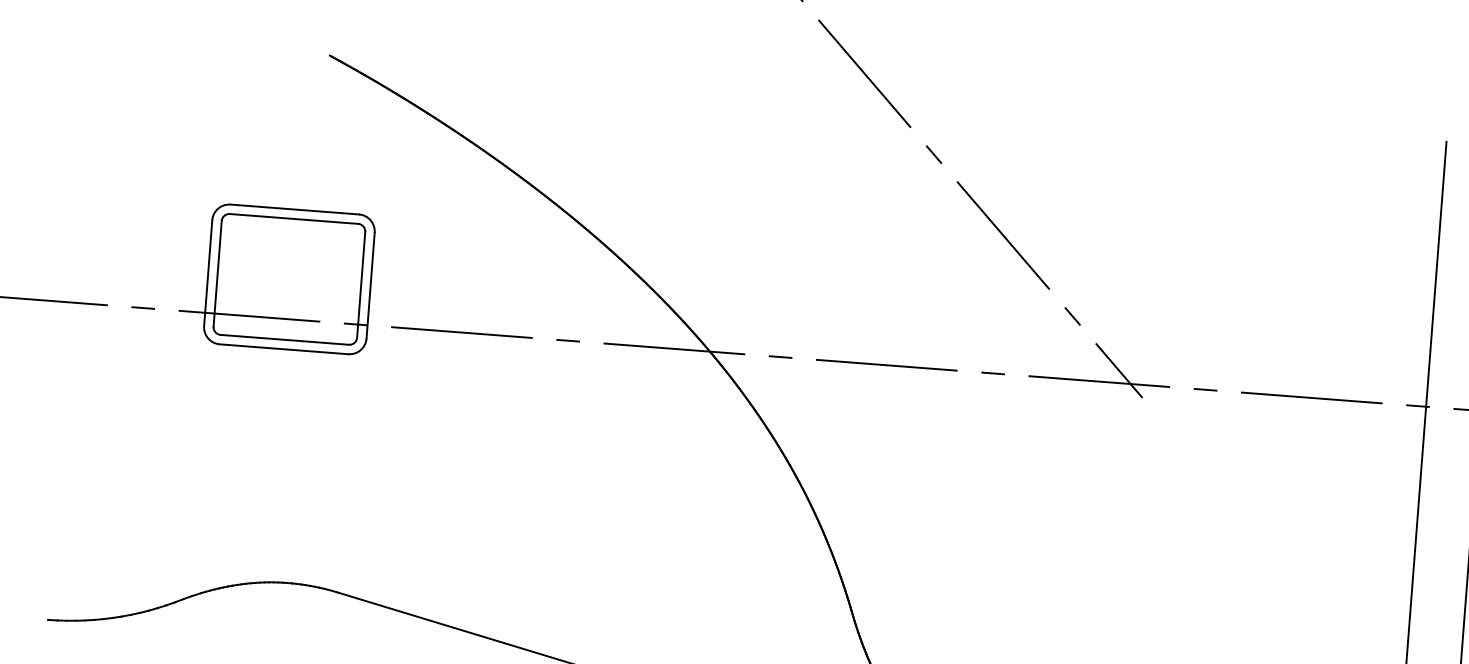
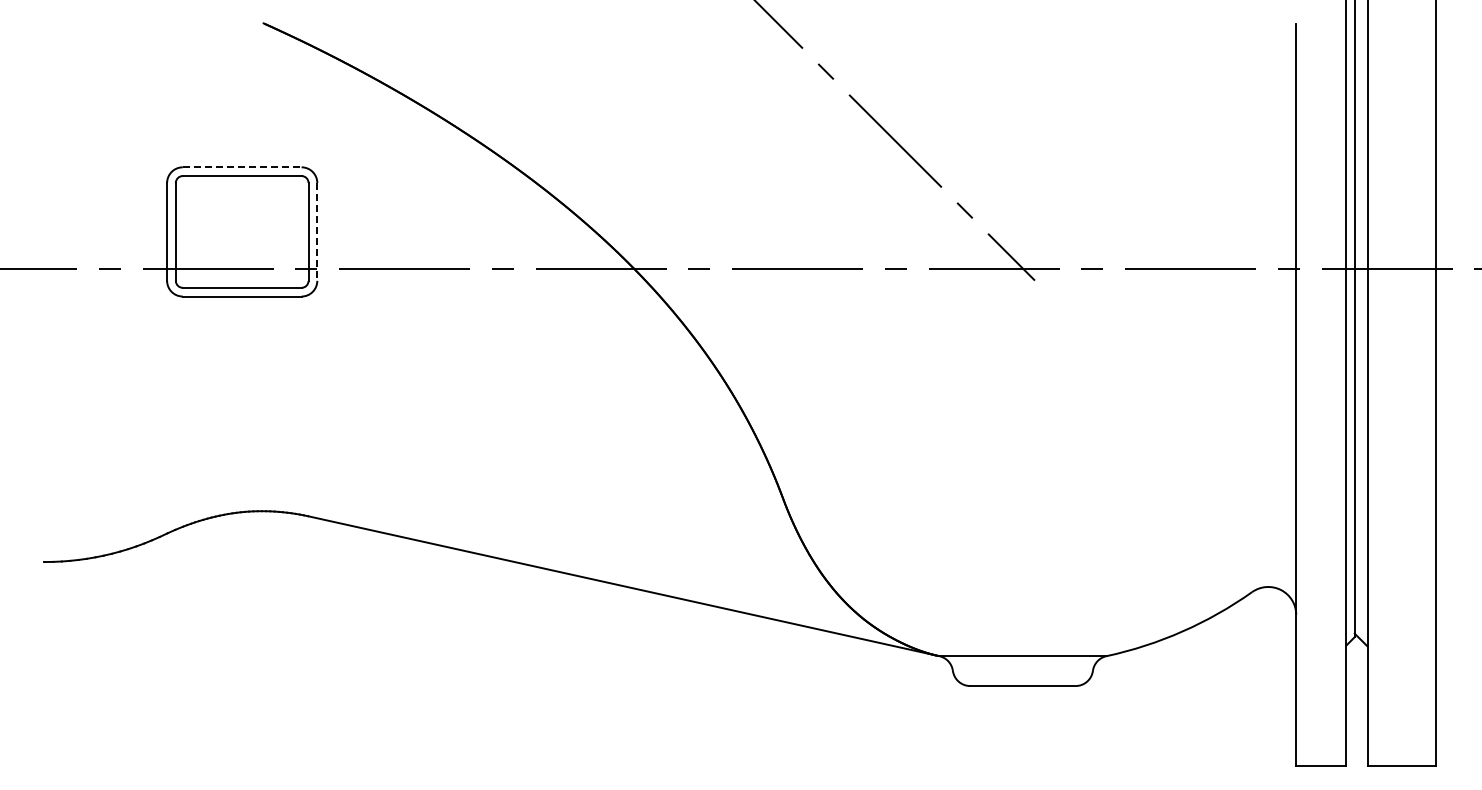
line: (295, 209) -> (242, 167), solid -> dashed
line: (370, 285) -> (317, 231), solid -> dashed

